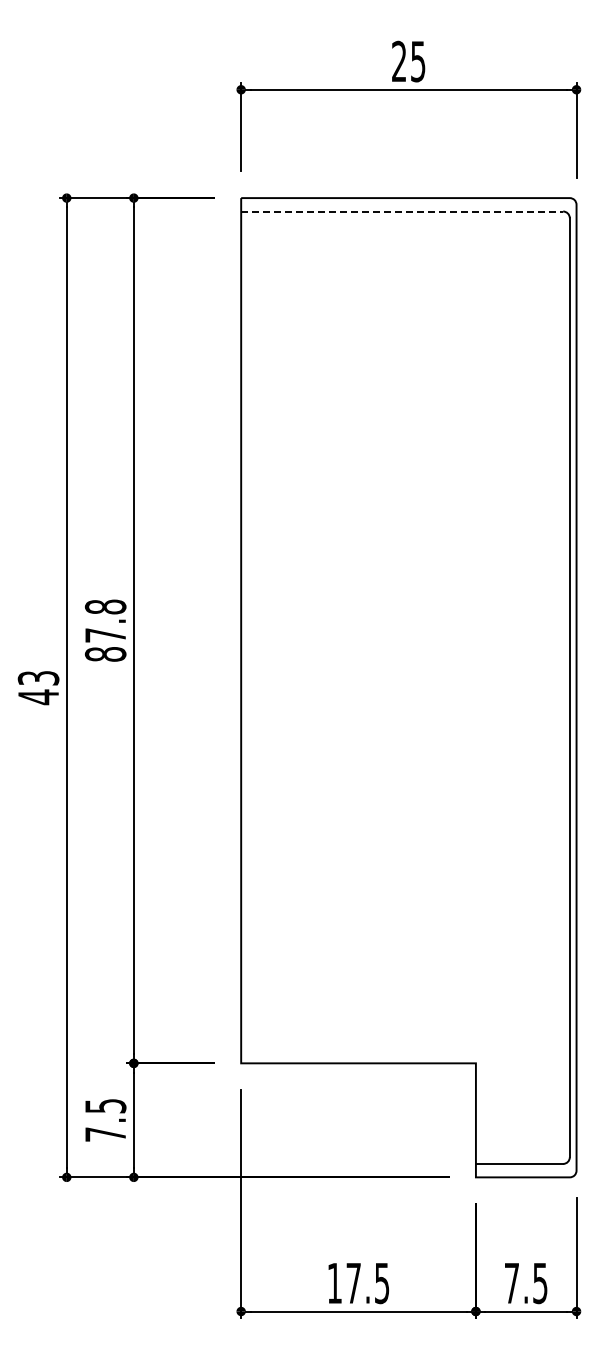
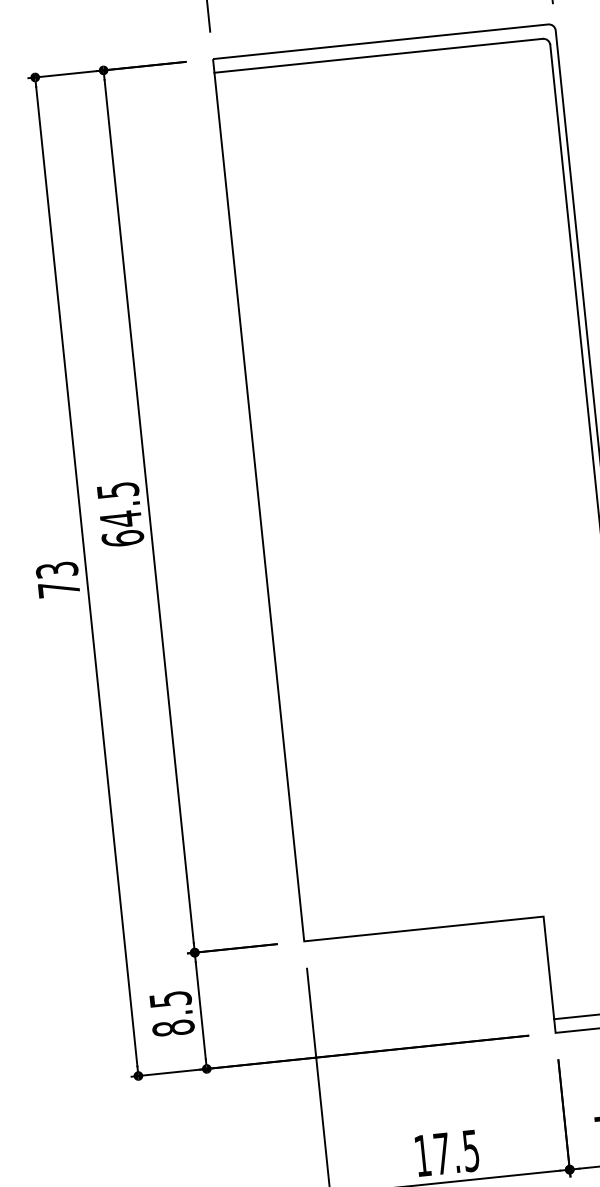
line: (402, 211) -> (378, 55), dashed -> solid
text: (105, 630) -> (120, 514), 87.8 -> 64.5
text: (38, 697) -> (59, 589), 43 -> 73
text: (105, 1134) -> (173, 1028), 7.5 -> 8.5

